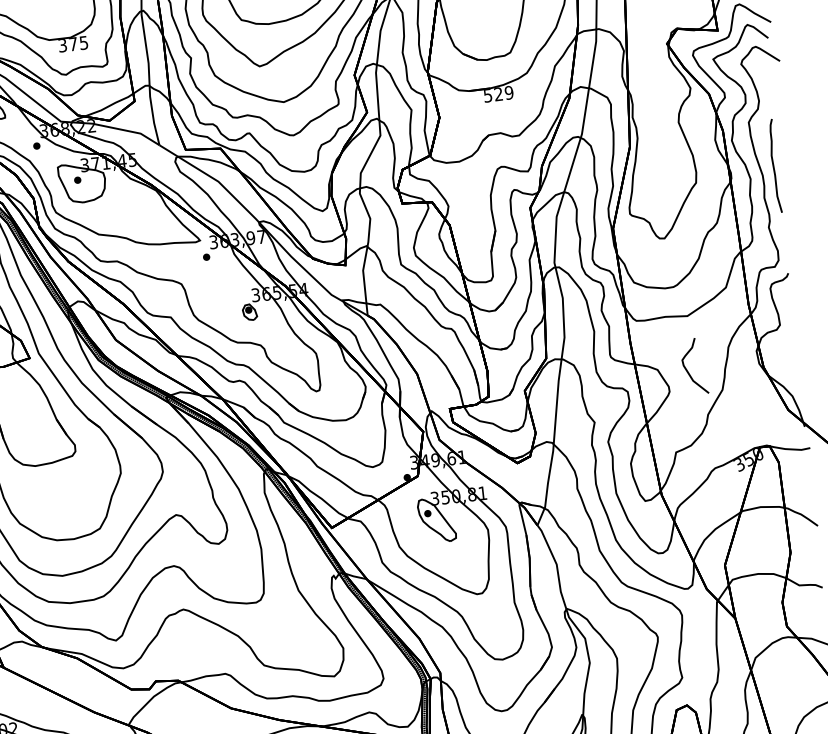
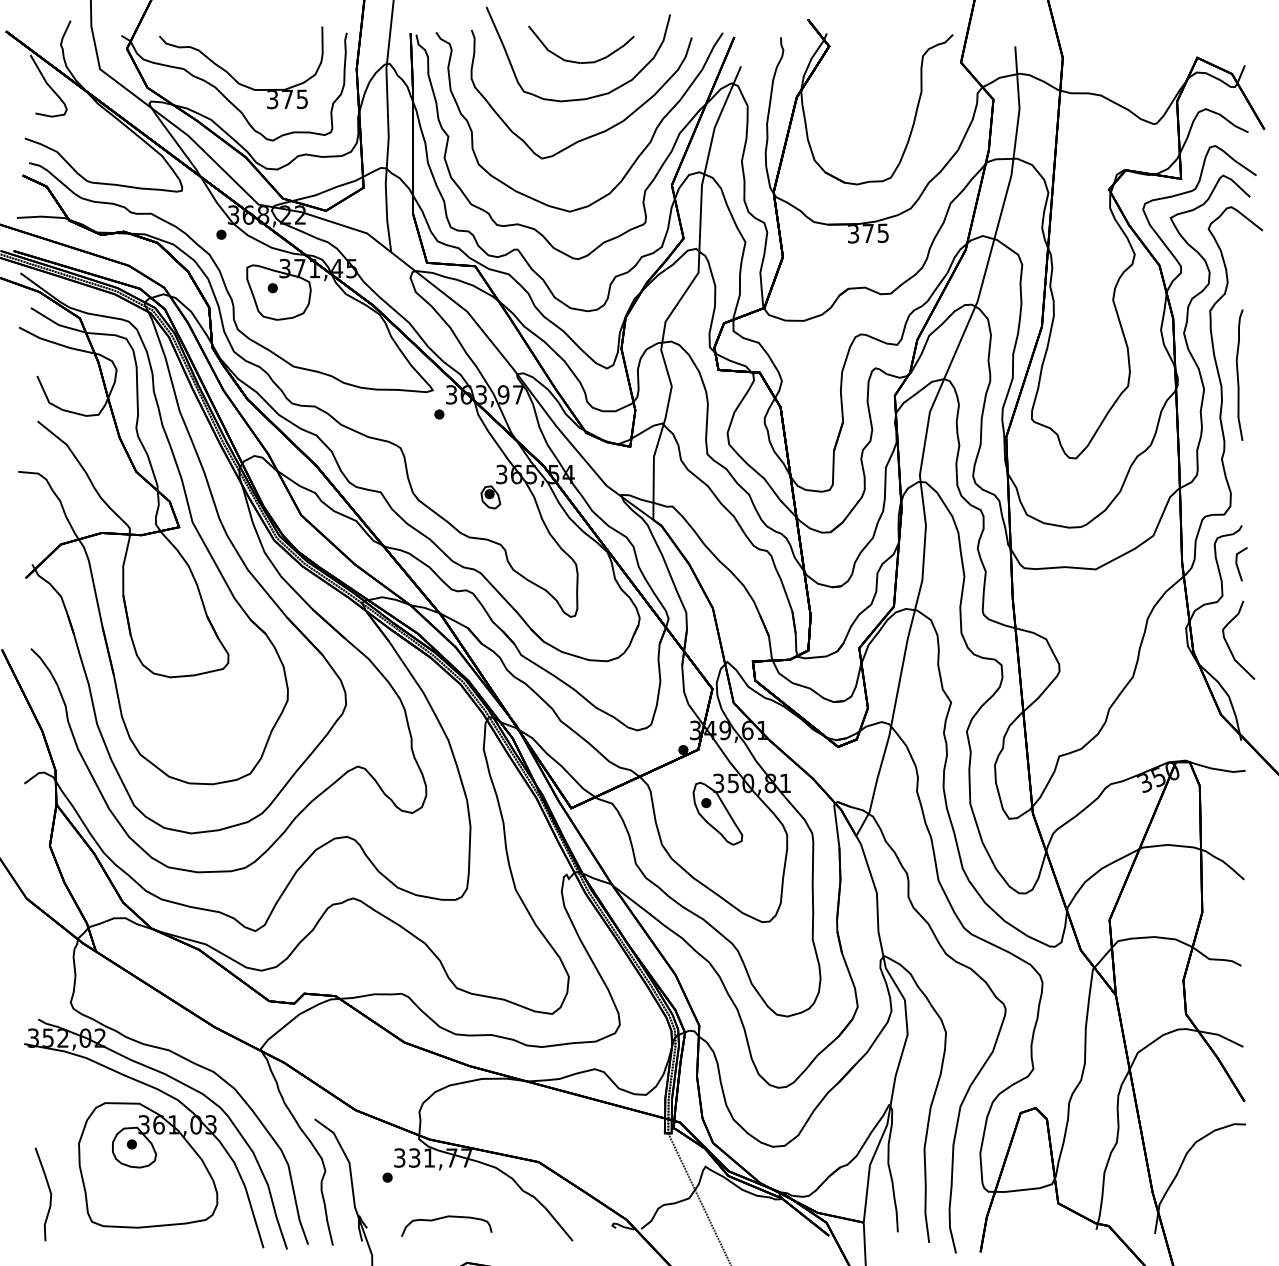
text: (498, 94) -> (868, 233), 529 -> 375
line: (789, 302) -> (1238, 566), added
curve: (687, 370) -> (1228, 644), moved

